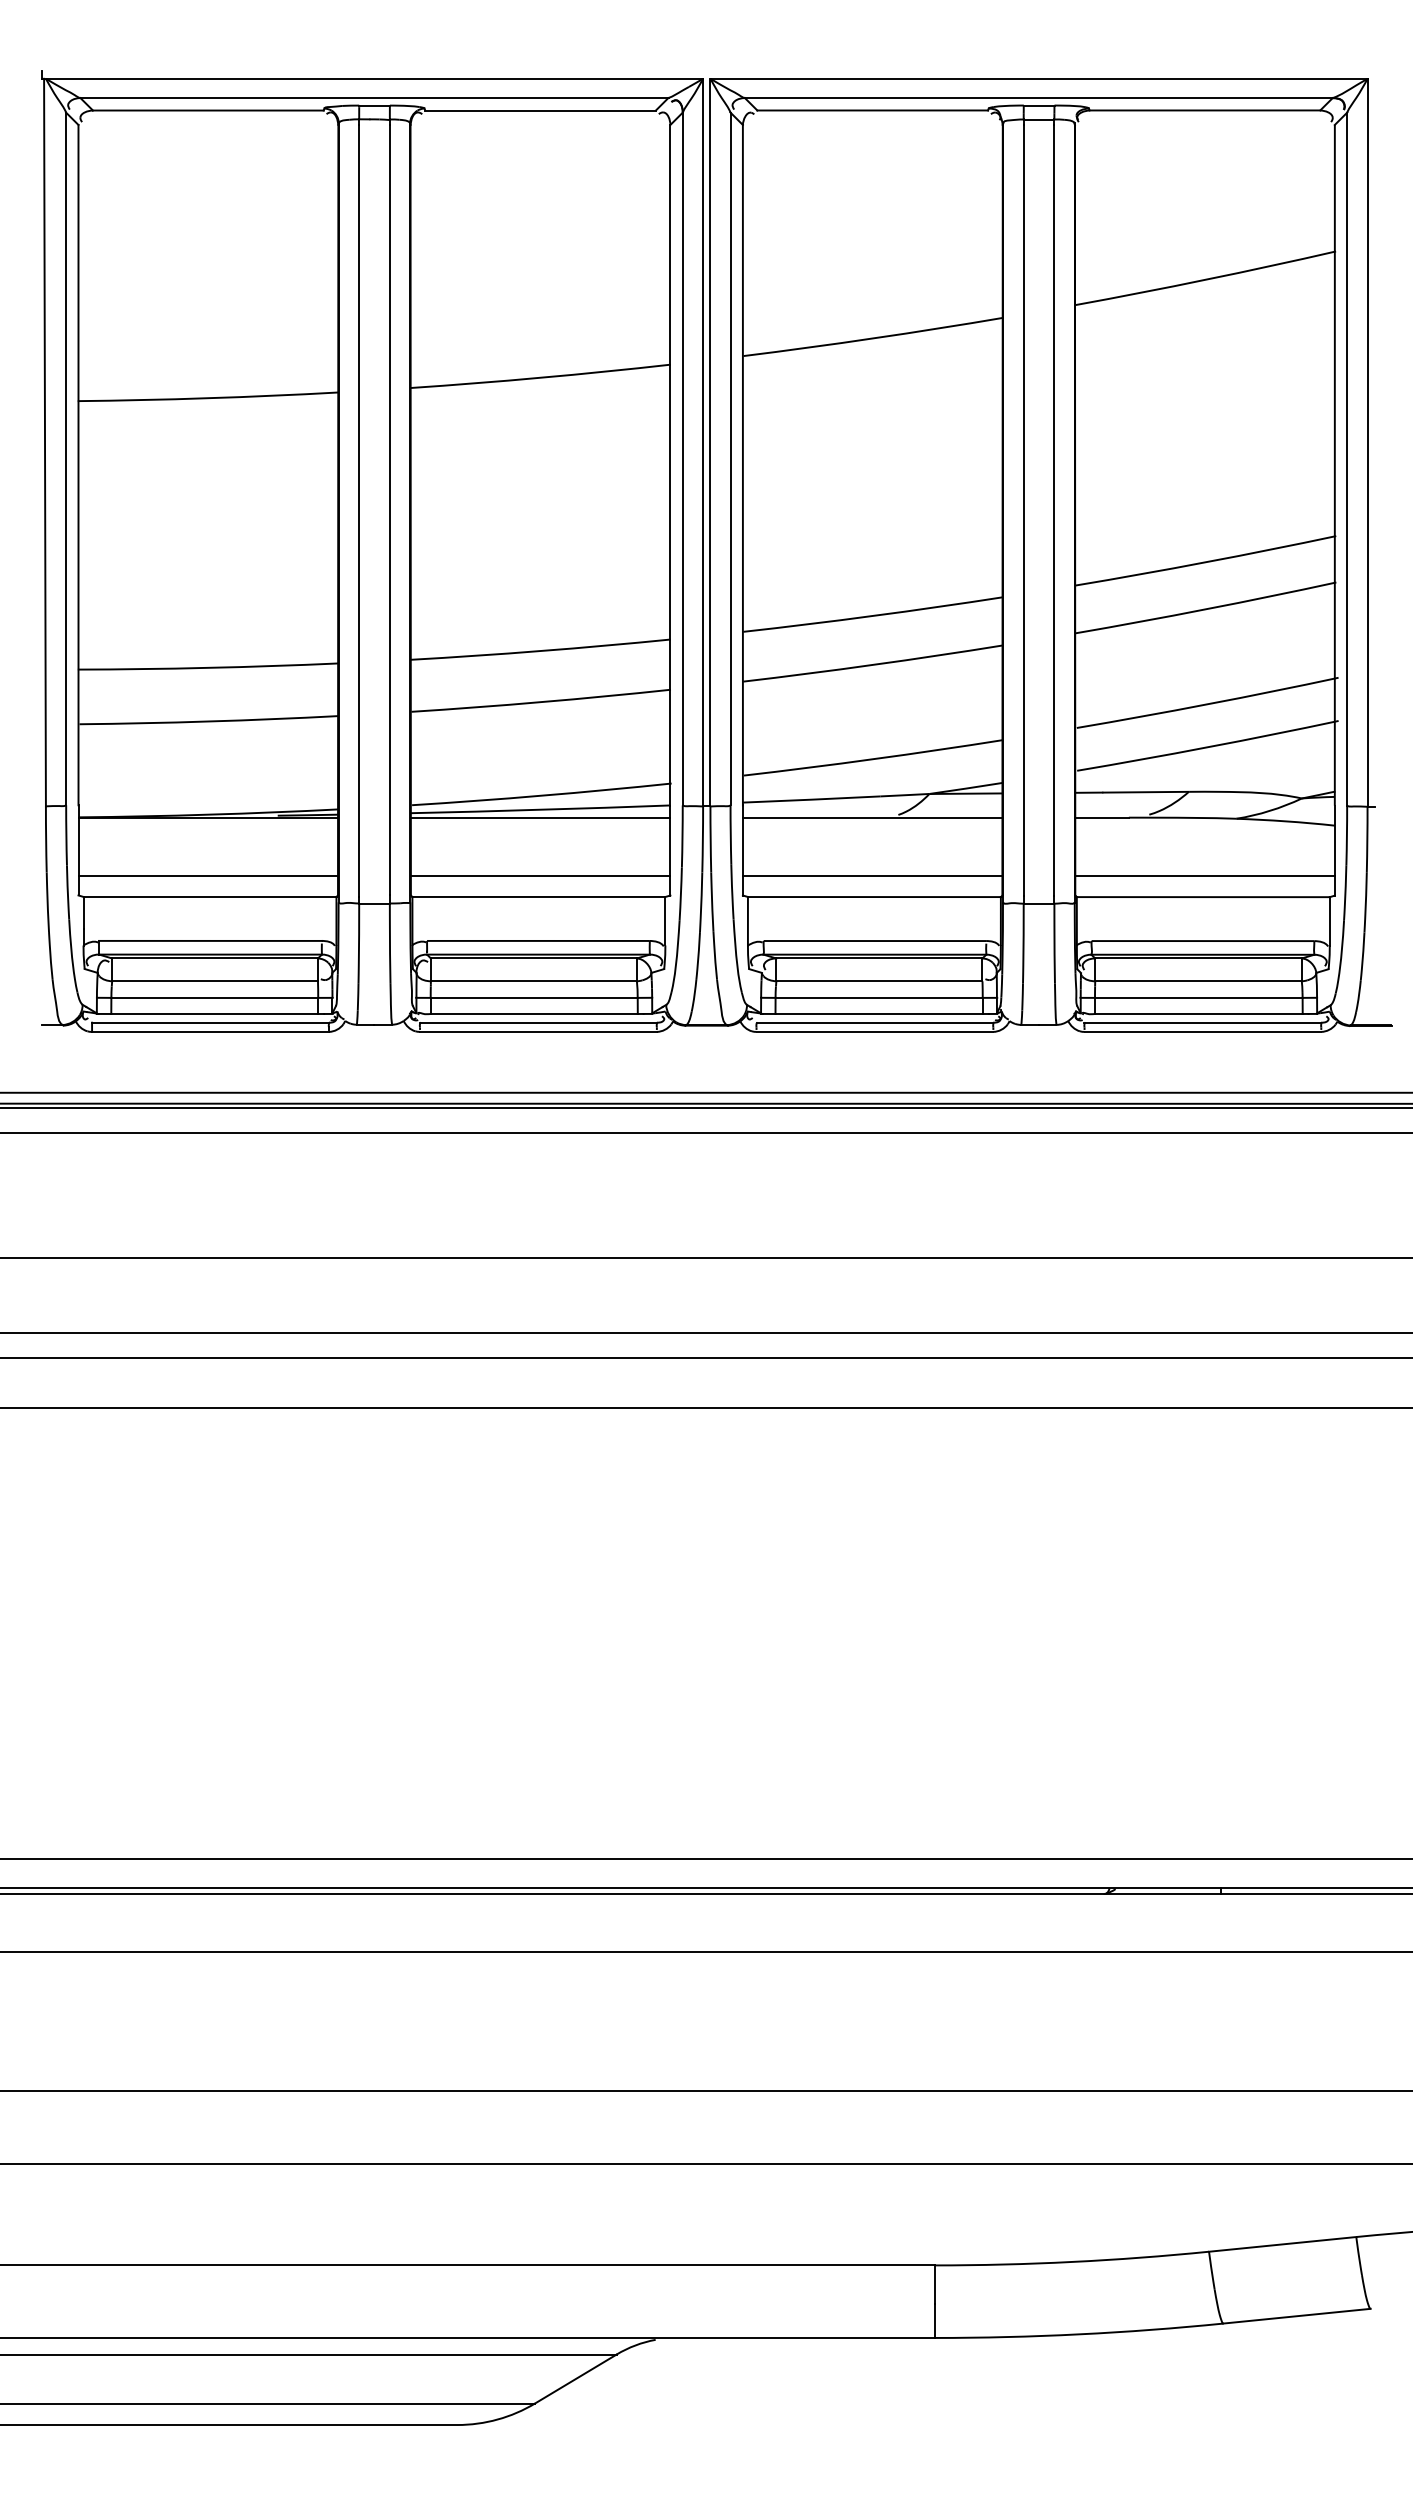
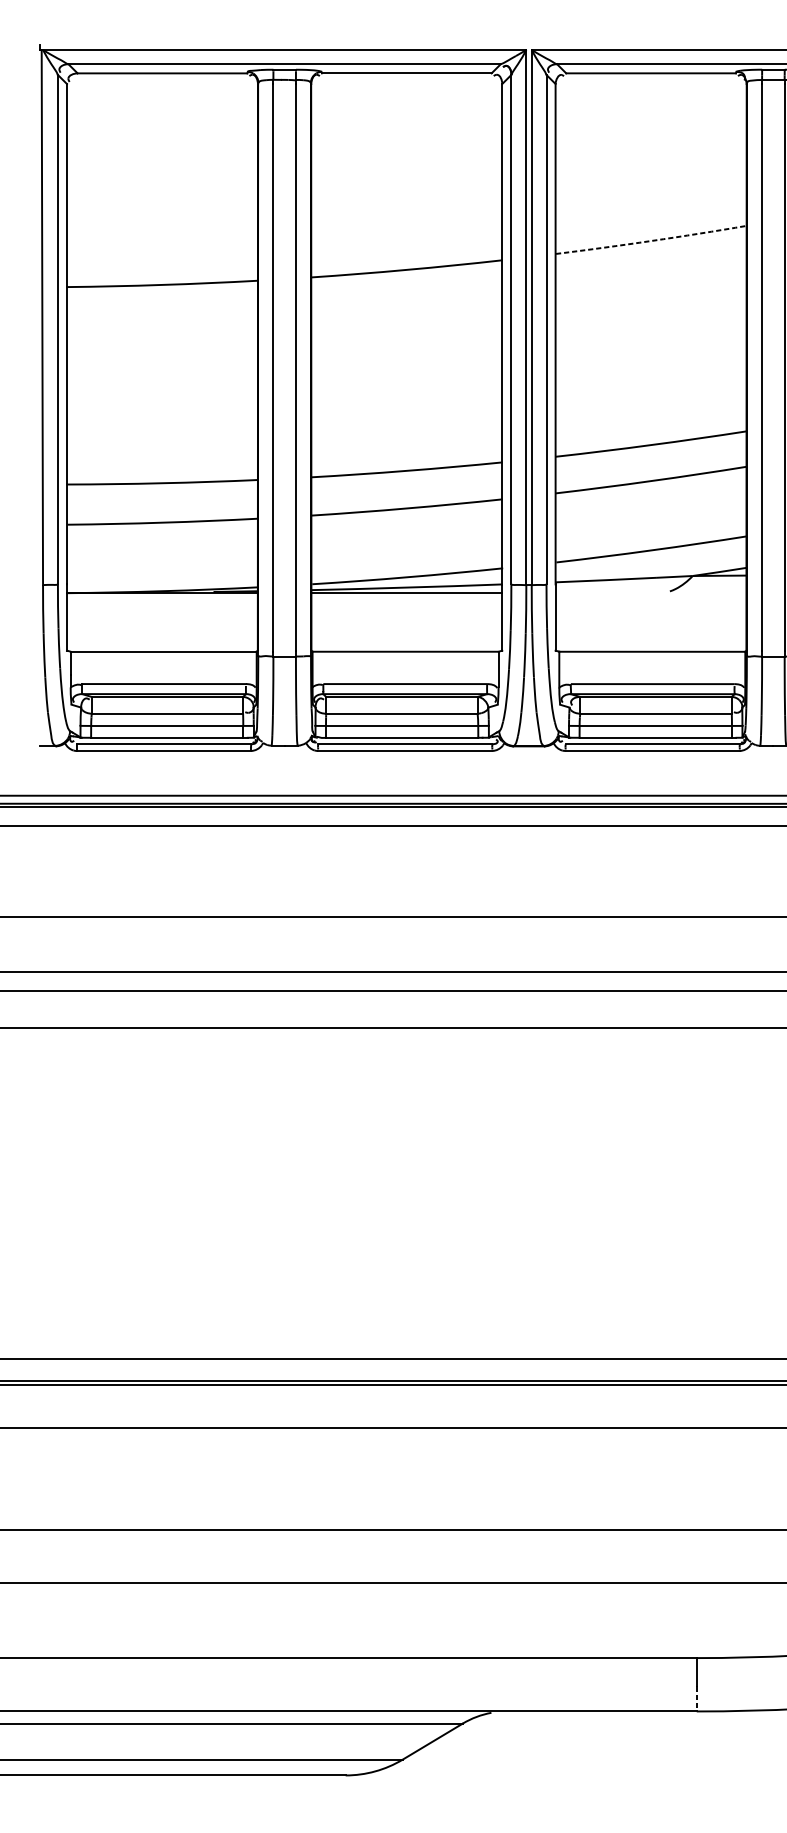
arc: (873, 338) -> (651, 241), solid -> dashed
line: (872, 817) -> (650, 593), removed
line: (207, 875) -> (161, 635), removed
line: (540, 875) -> (406, 635), removed
line: (872, 875) -> (650, 635), removed
line: (934, 2320) -> (696, 1698), solid -> dashed

